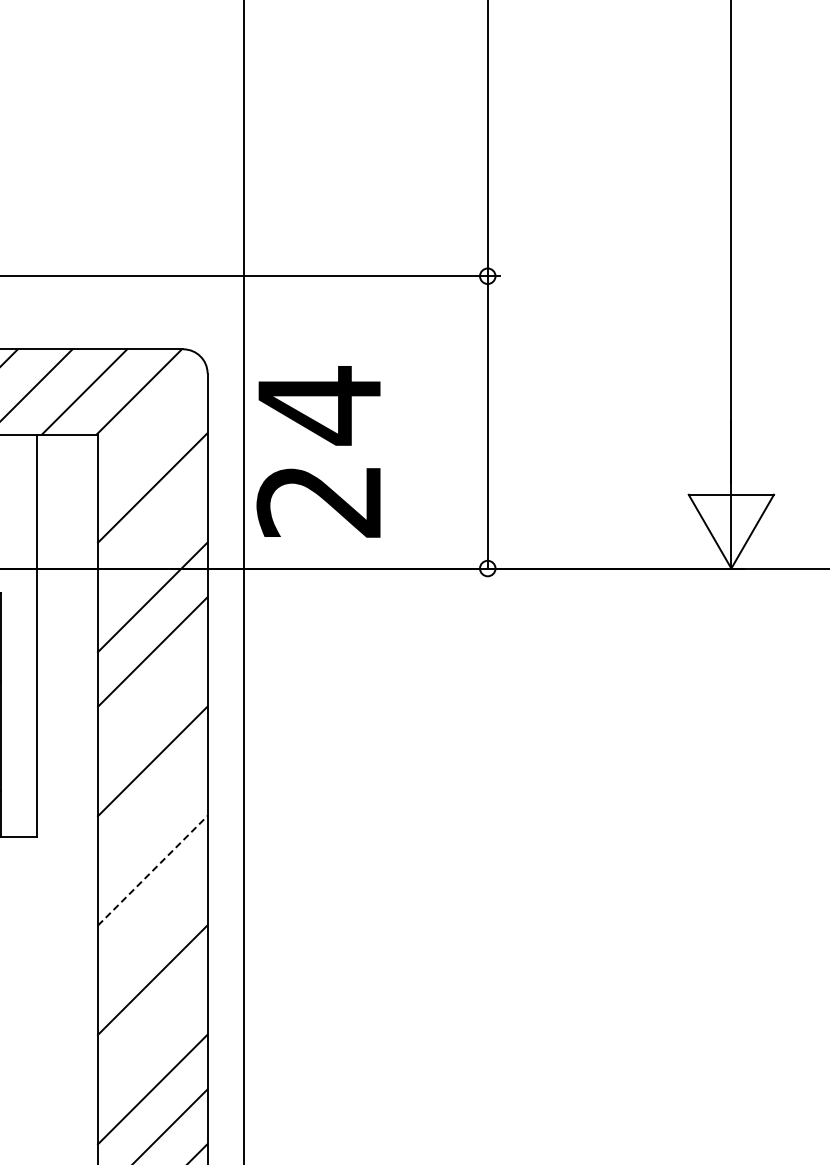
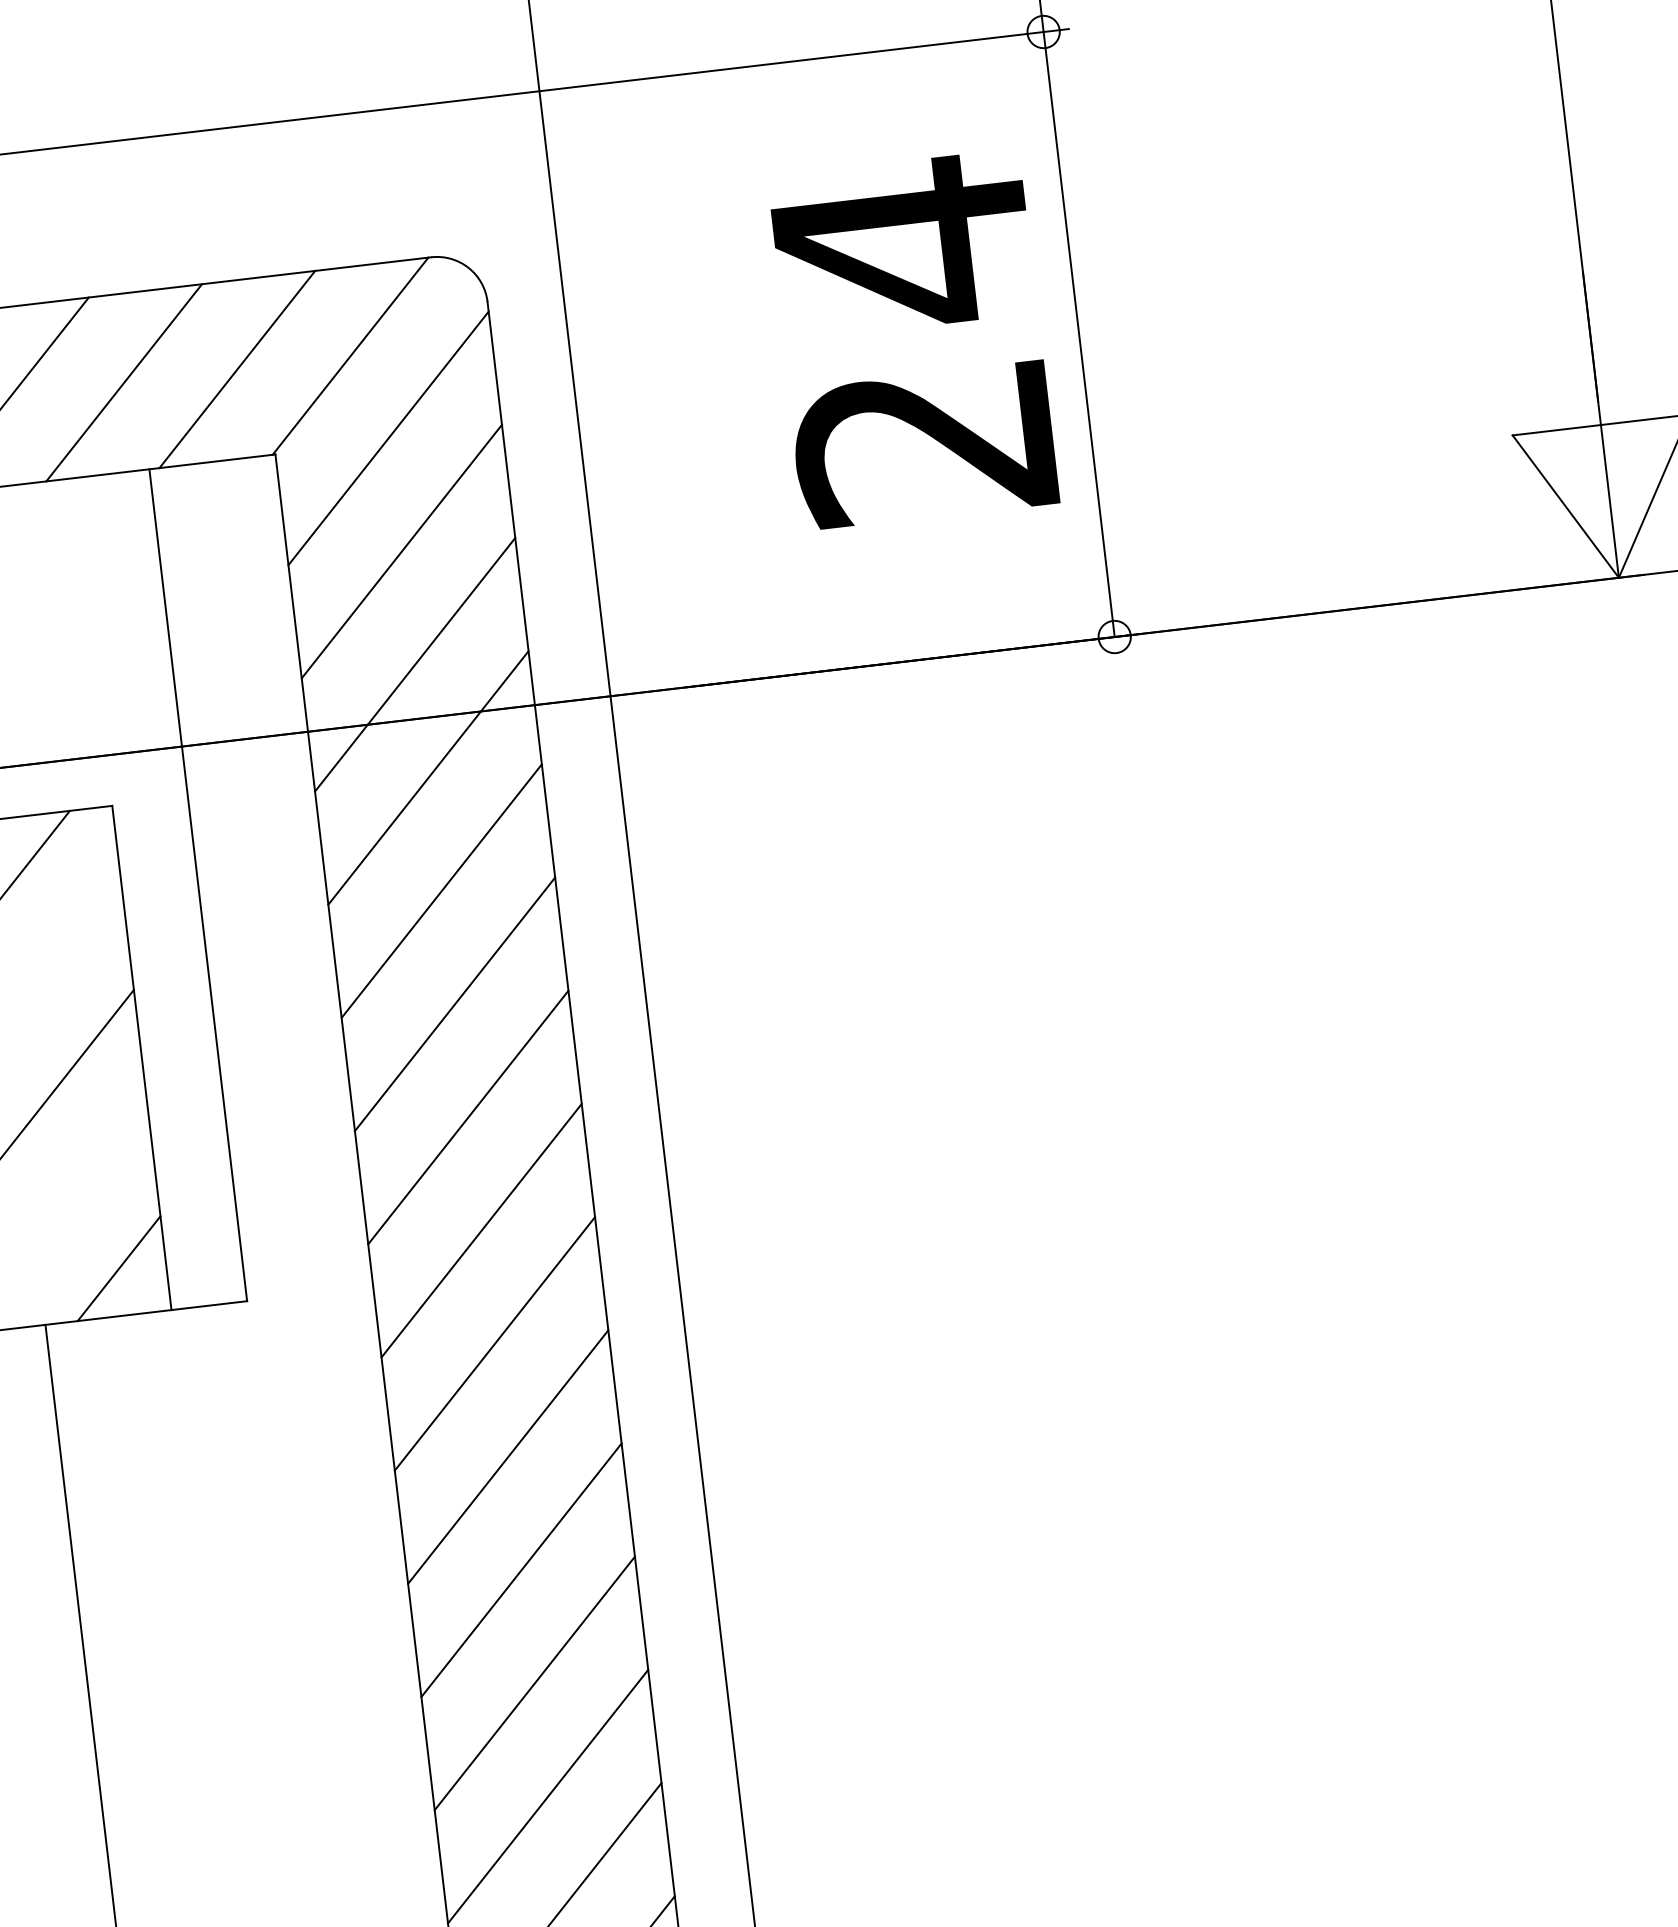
line: (152, 433) -> (387, 439), added
text: (318, 451) -> (911, 339), moved
line: (152, 542) -> (414, 664), added
line: (152, 706) -> (454, 1004), added
line: (152, 815) -> (480, 1229), added
line: (152, 870) -> (494, 1343), dashed -> solid
line: (152, 925) -> (507, 1457), added
line: (152, 1034) -> (534, 1682), added

